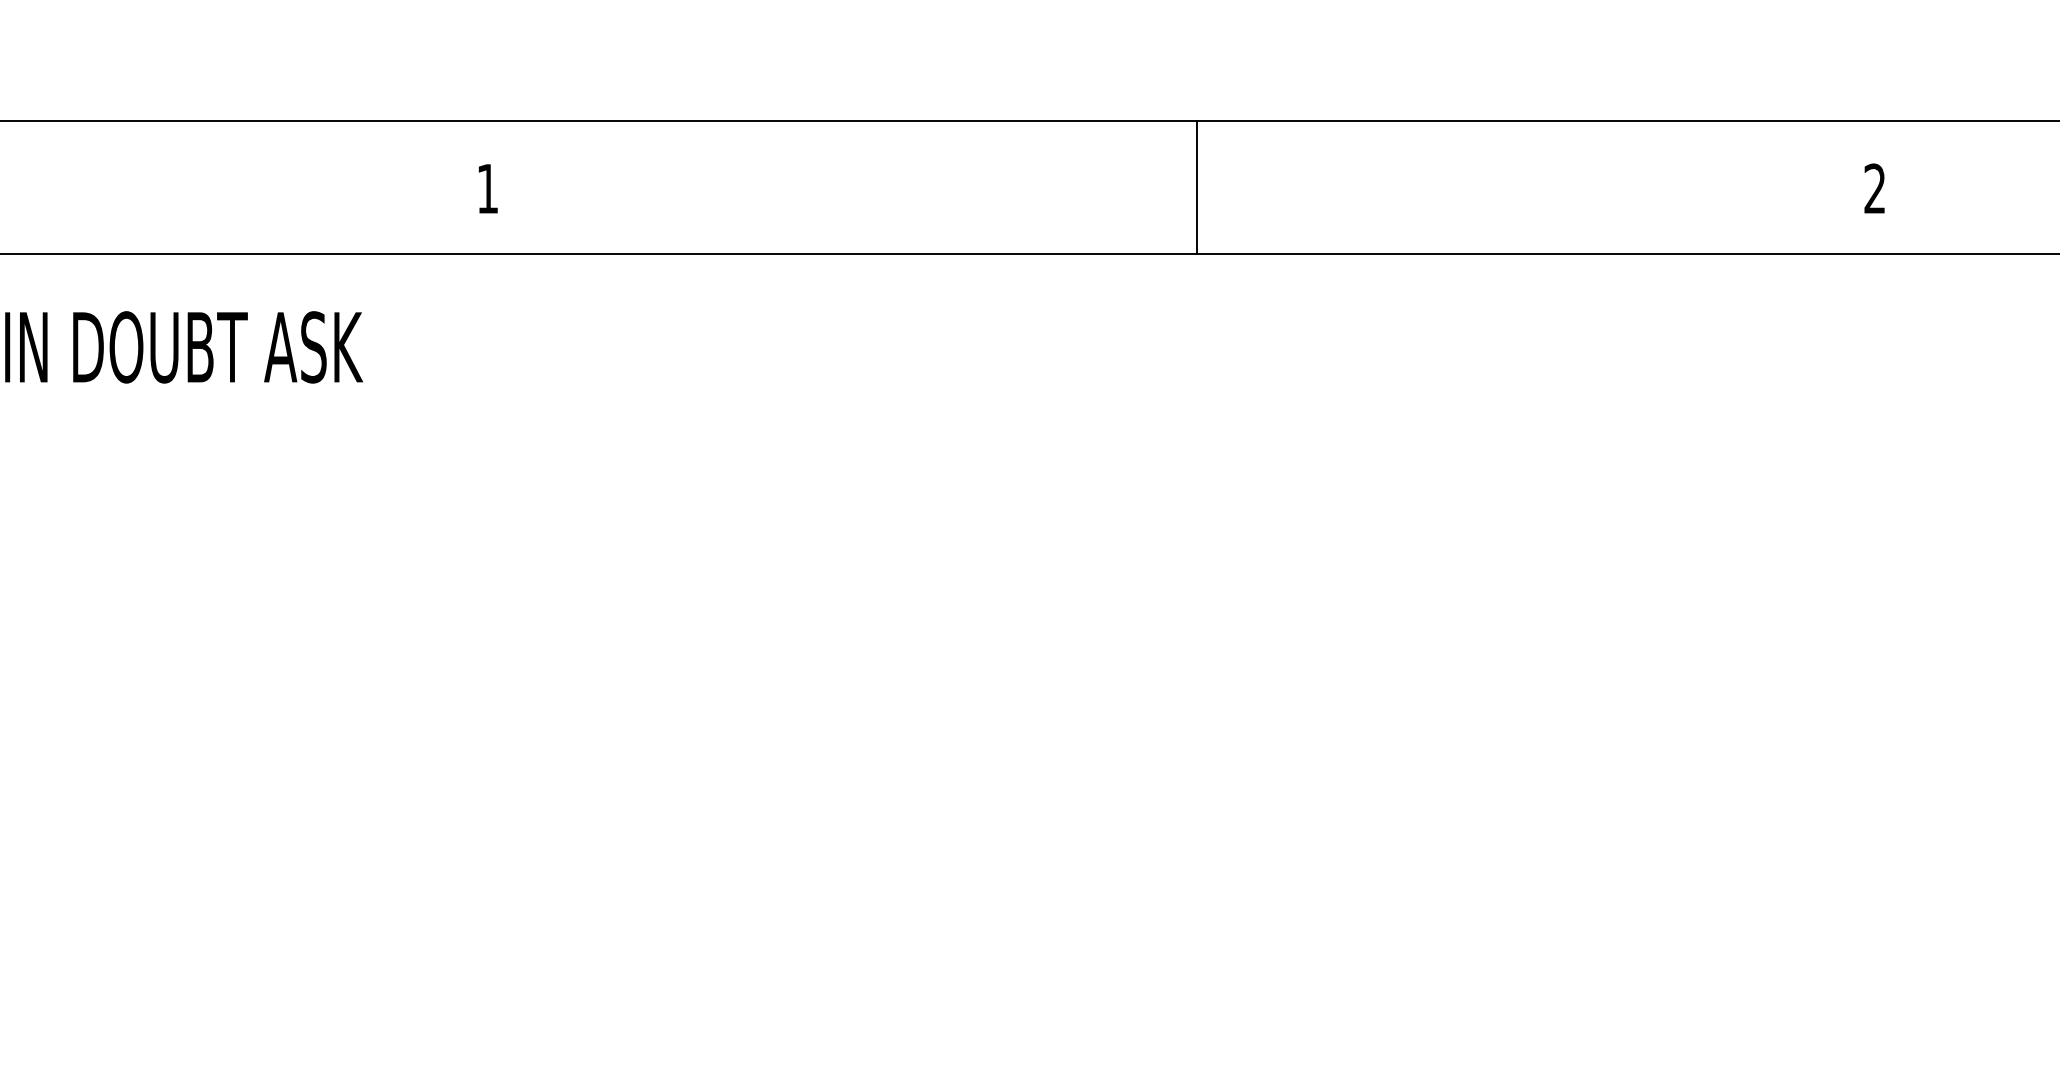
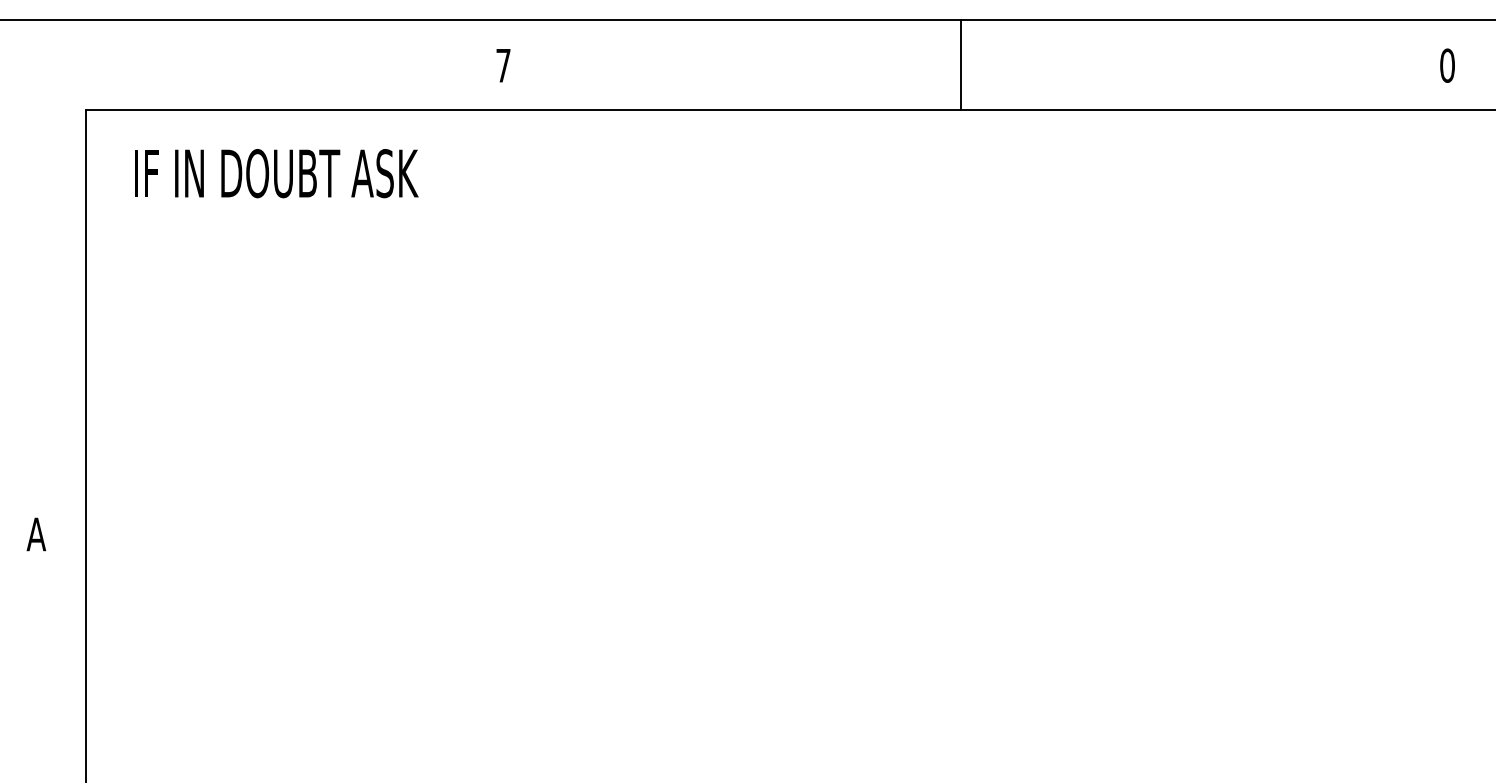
line: (1196, 187) -> (960, 64), moved
text: (487, 188) -> (503, 65), 1 -> 7
text: (1875, 188) -> (1447, 65), 2 -> 0

